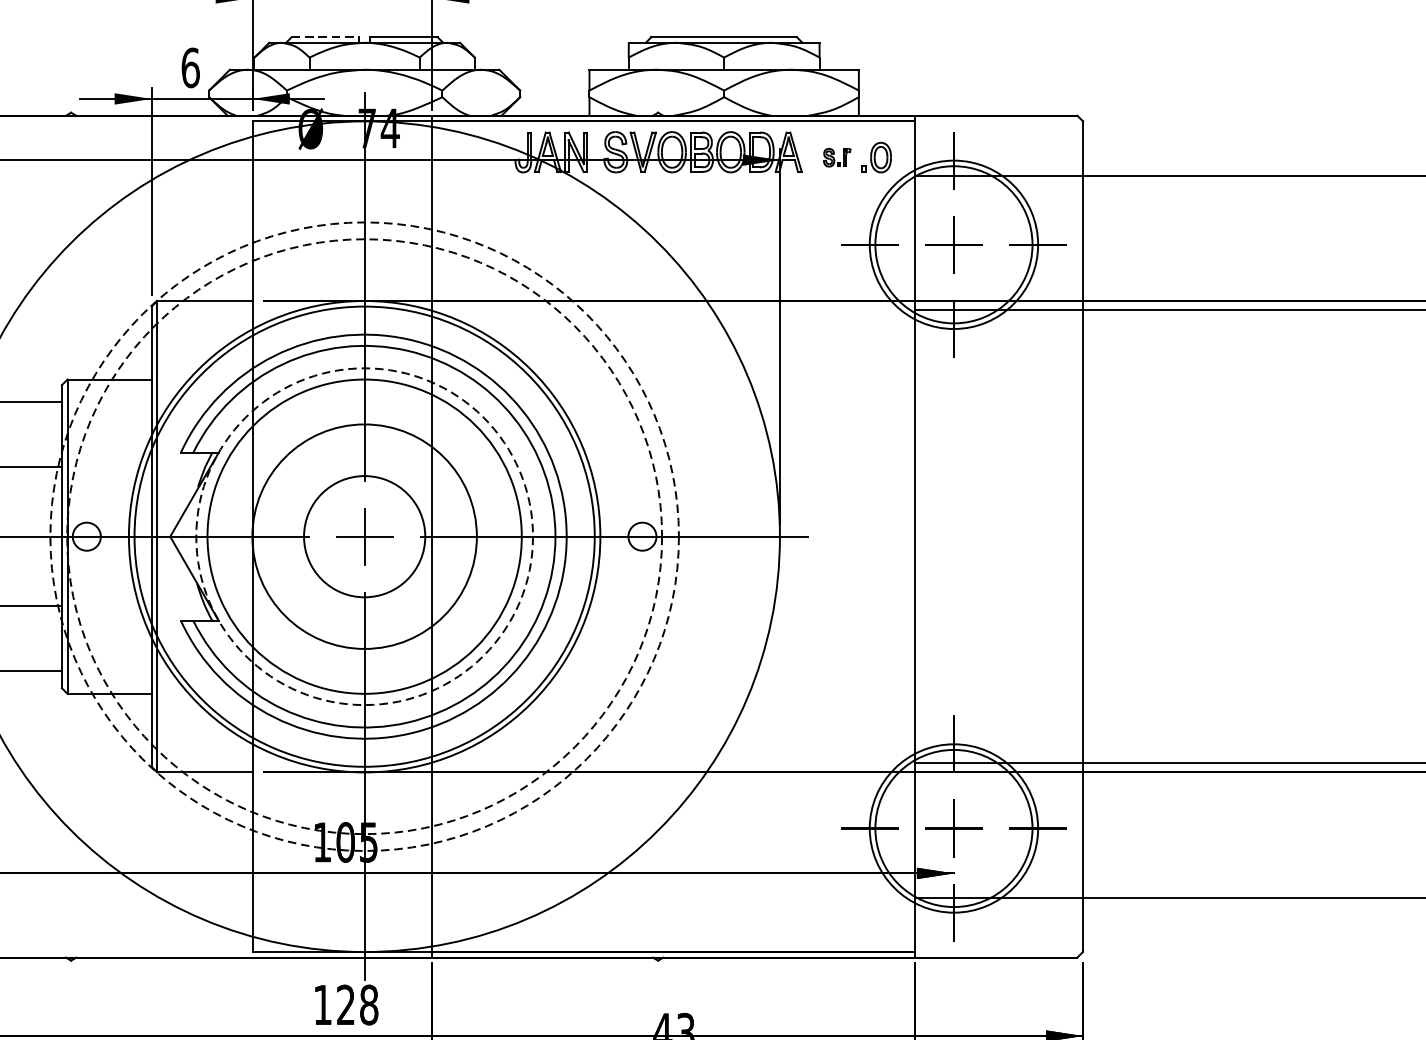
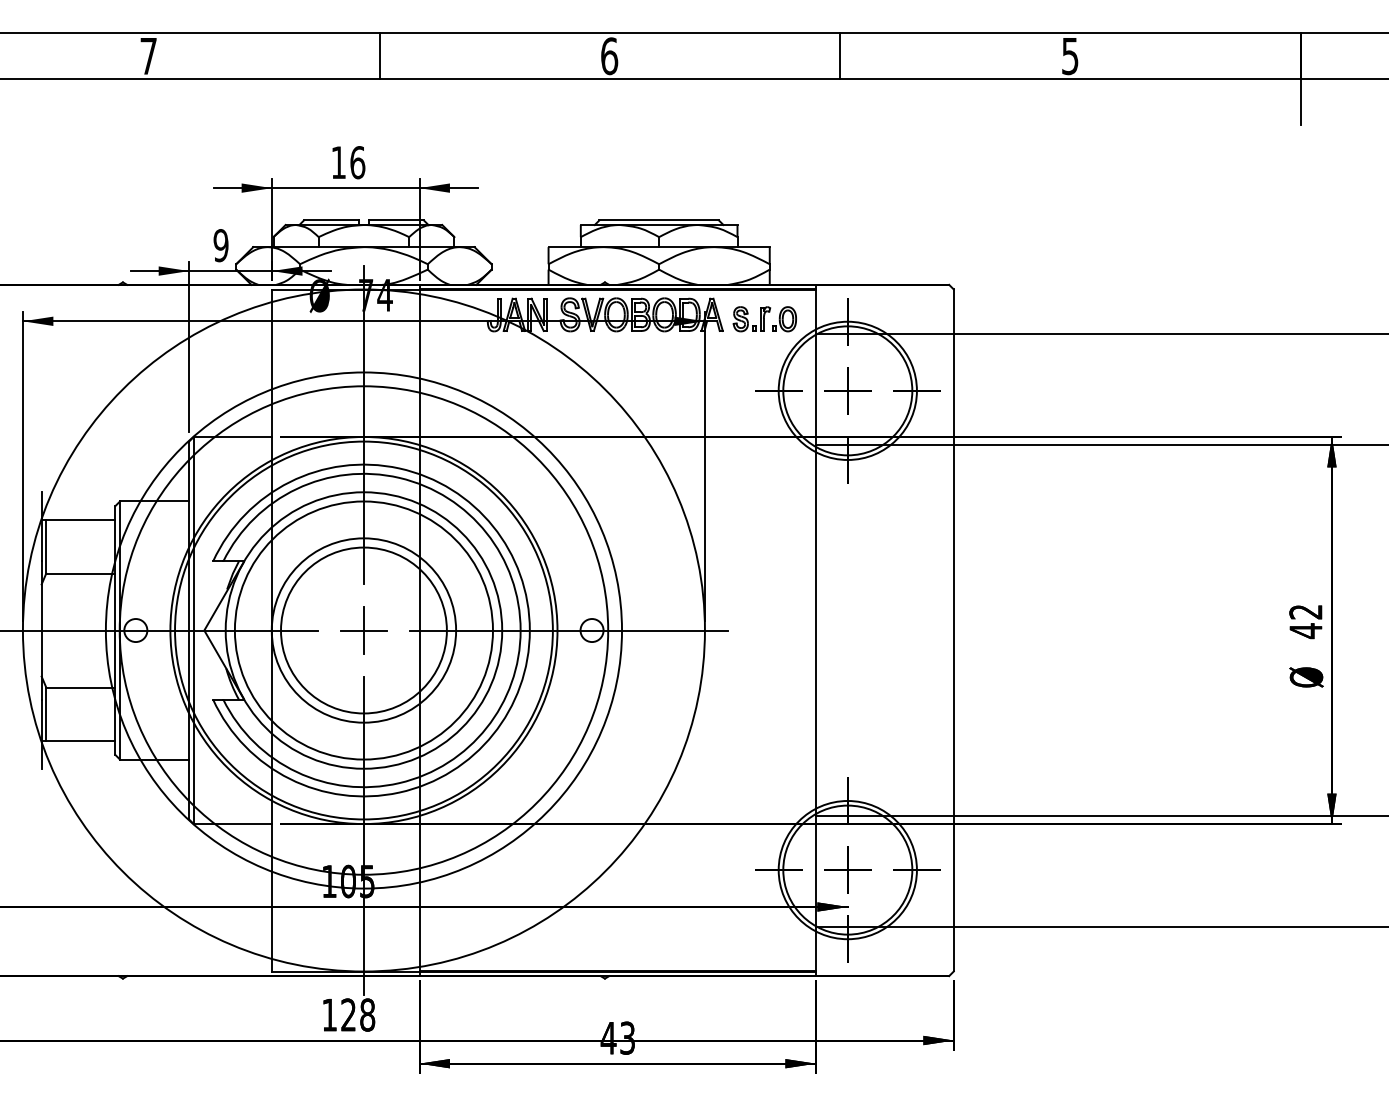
line: (325, 37) -> (331, 220), dashed -> solid
text: (189, 67) -> (220, 245), 6 -> 9
part: (836, 157) -> (751, 319), size x1.67
circle: (364, 536) -> (363, 630), dashed -> solid
circle: (364, 536) -> (363, 630), dashed -> solid
circle: (364, 536) -> (363, 630), dashed -> solid
circle: (364, 536) -> (363, 630), size x1.67

